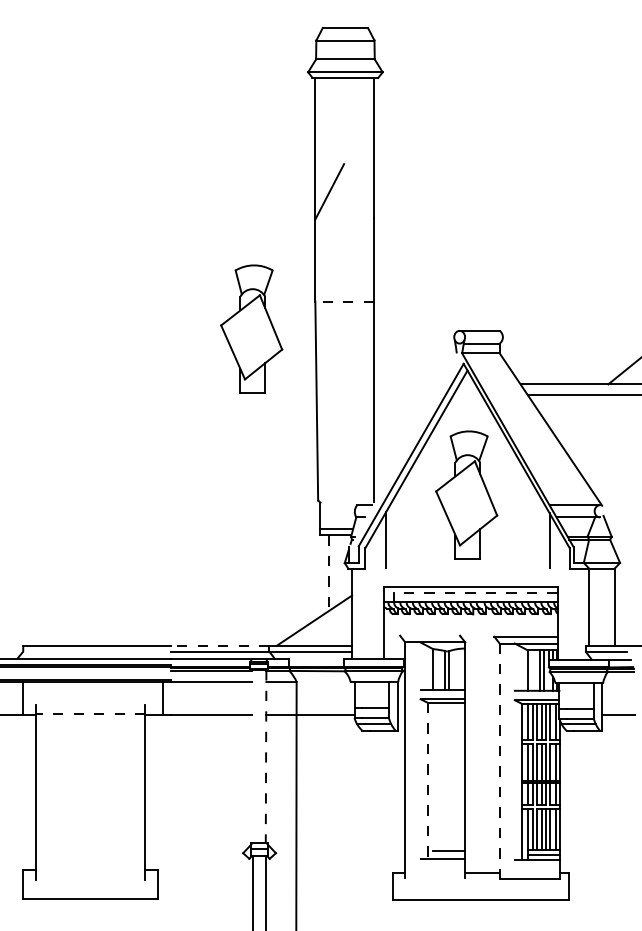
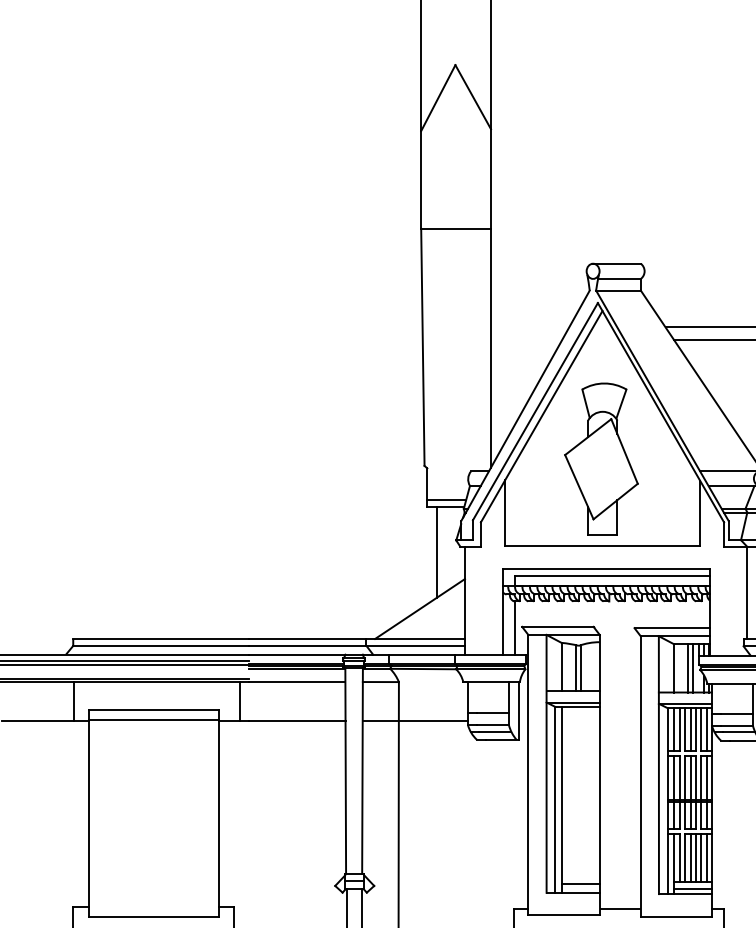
line: (358, 190) -> (472, 96), added
line: (344, 301) -> (455, 228), dashed -> solid
part: (251, 328) -> (345, 260), removed
line: (402, 449) -> (525, 405), added
line: (467, 568) -> (602, 546), added
line: (328, 573) -> (436, 552), dashed -> solid
line: (475, 592) -> (611, 575), dashed -> solid
line: (430, 635) -> (558, 626), added
line: (394, 636) -> (515, 627), added
line: (219, 645) -> (307, 638), dashed -> solid
line: (96, 651) -> (160, 645), added
line: (315, 659) -> (421, 655), added
line: (90, 705) -> (153, 710), added
line: (90, 713) -> (153, 719), dashed -> solid
line: (420, 750) -> (546, 763), added
line: (514, 751) -> (658, 764), added
line: (251, 756) -> (345, 770), added
line: (266, 757) -> (363, 771), dashed -> solid
line: (499, 761) -> (640, 776), dashed -> solid
line: (433, 780) -> (561, 799), added
line: (427, 781) -> (554, 800), dashed -> solid
line: (435, 877) -> (564, 914), added
line: (90, 879) -> (153, 917), added

